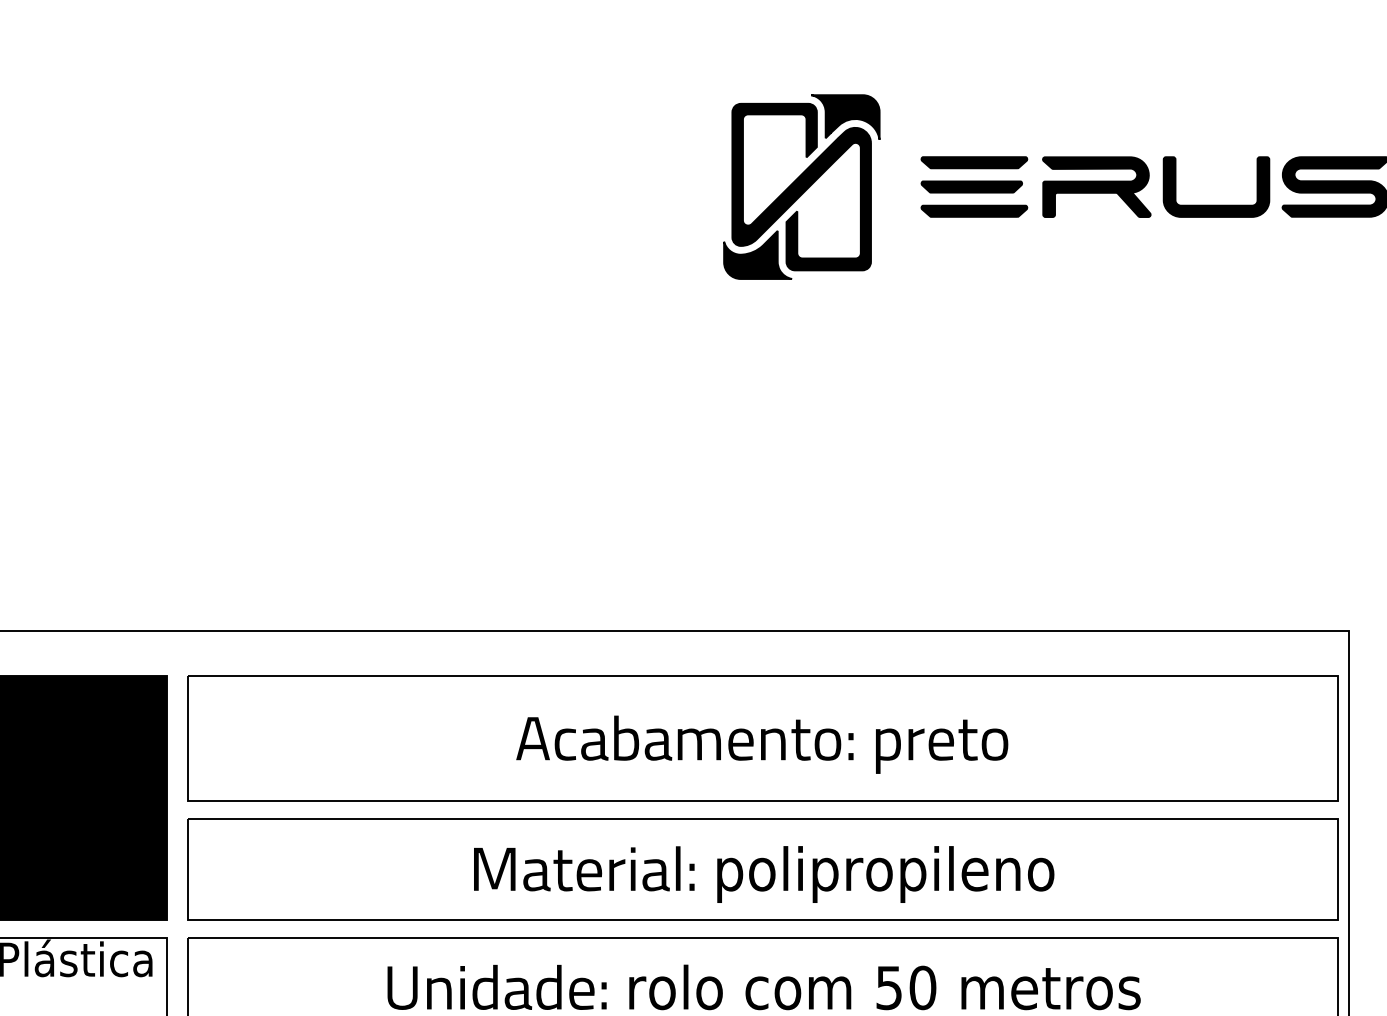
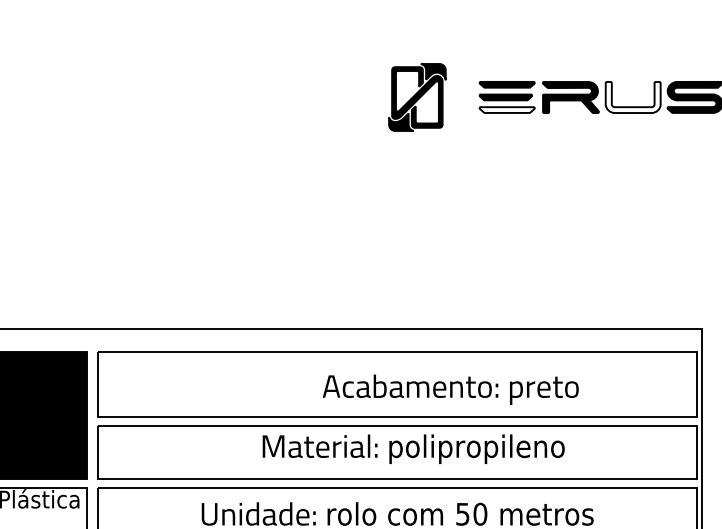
part: (802, 187) -> (417, 97), size x0.7
fill: (1215, 187) -> (632, 97), removed
fill: (973, 210) -> (506, 109), removed
text: (761, 744) -> (450, 389), moved
text: (763, 873) -> (413, 448), moved

